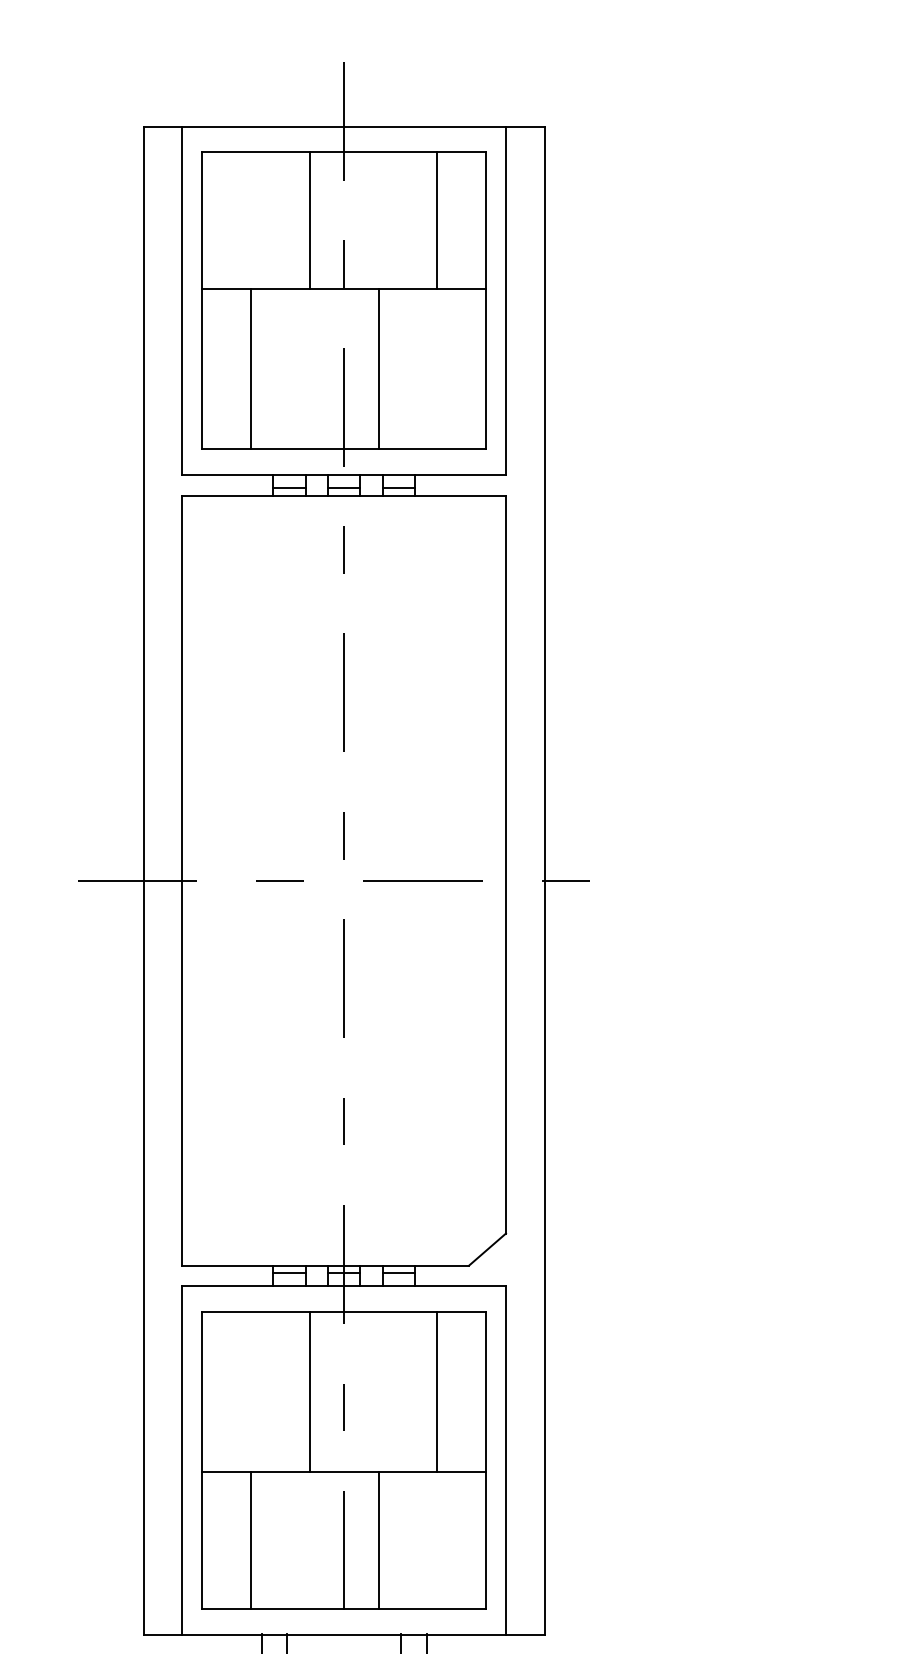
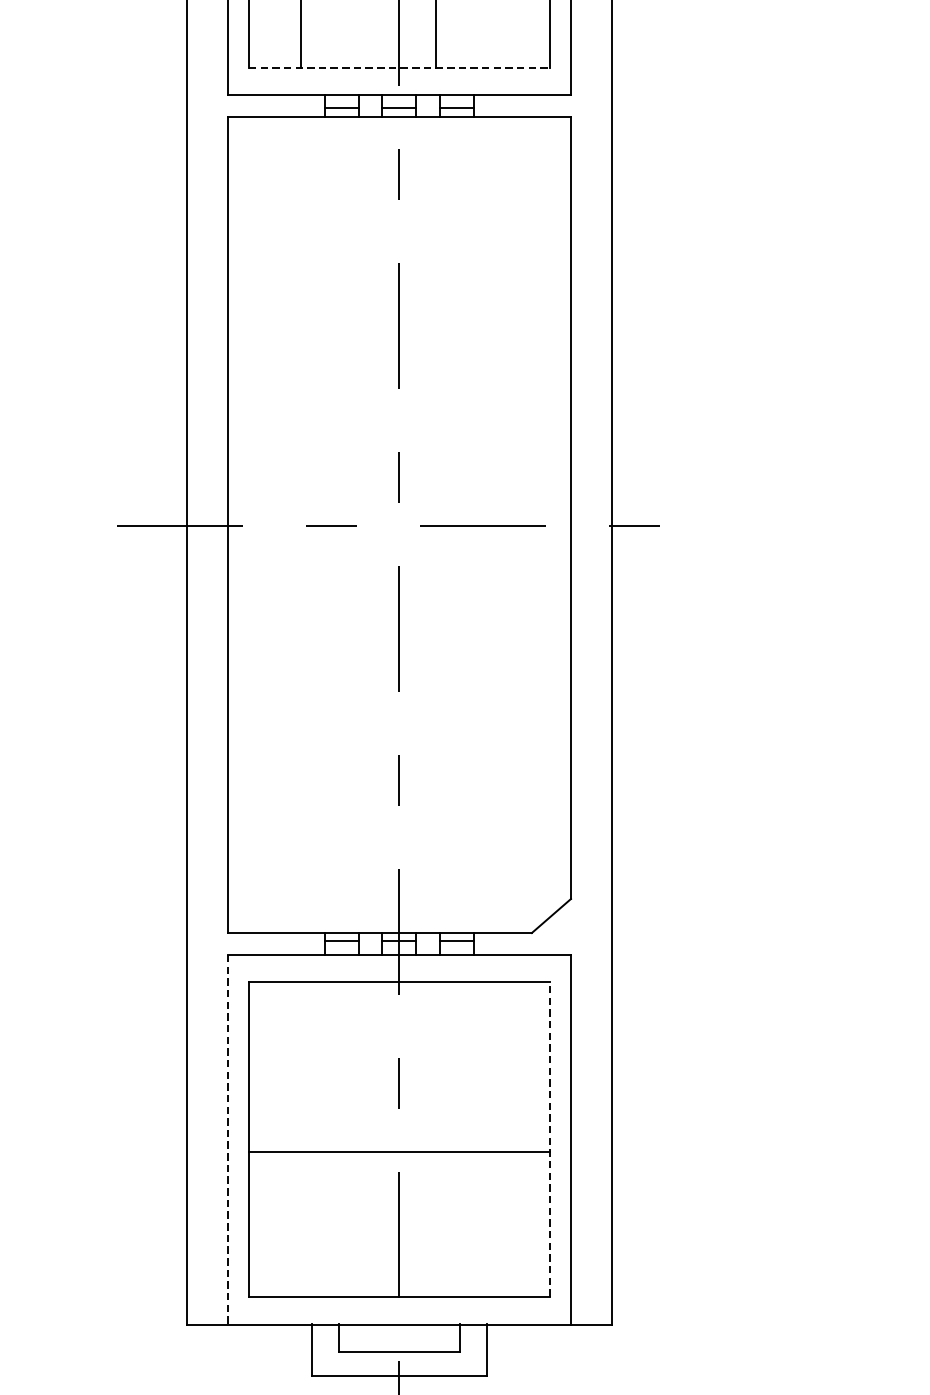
line: (344, 449) -> (399, 67), solid -> dashed
line: (309, 1392) -> (362, 1067), removed
line: (437, 1392) -> (498, 1067), removed
line: (485, 1459) -> (549, 1138), solid -> dashed
line: (182, 1461) -> (228, 1140), solid -> dashed
line: (251, 1540) -> (301, 1224), removed
line: (378, 1540) -> (435, 1224), removed

